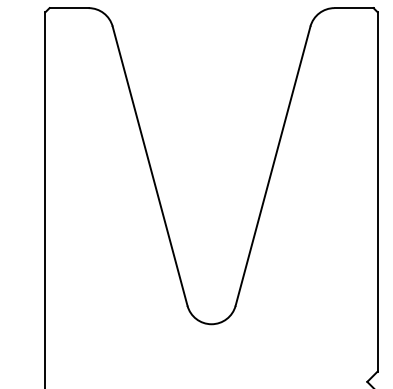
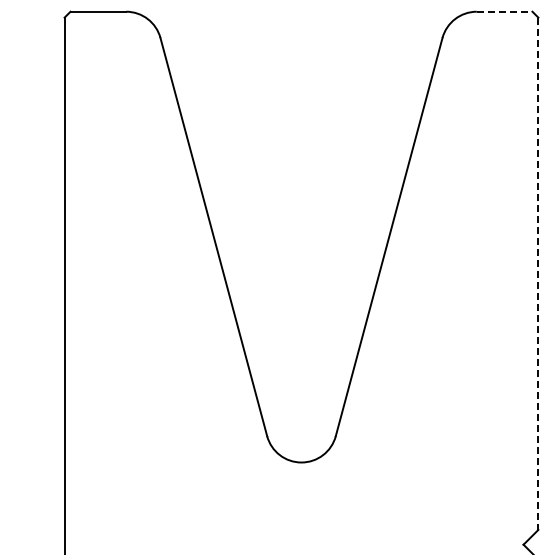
line: (353, 7) -> (504, 11), solid -> dashed
line: (377, 192) -> (538, 274), solid -> dashed

